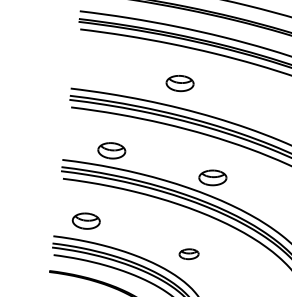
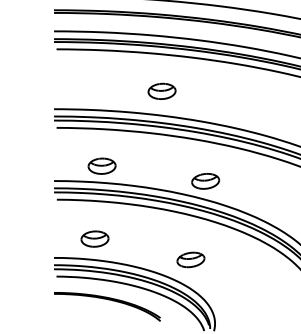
part: (85, 220) -> (94, 238), moved
part: (188, 253) -> (190, 259), size x1.43

